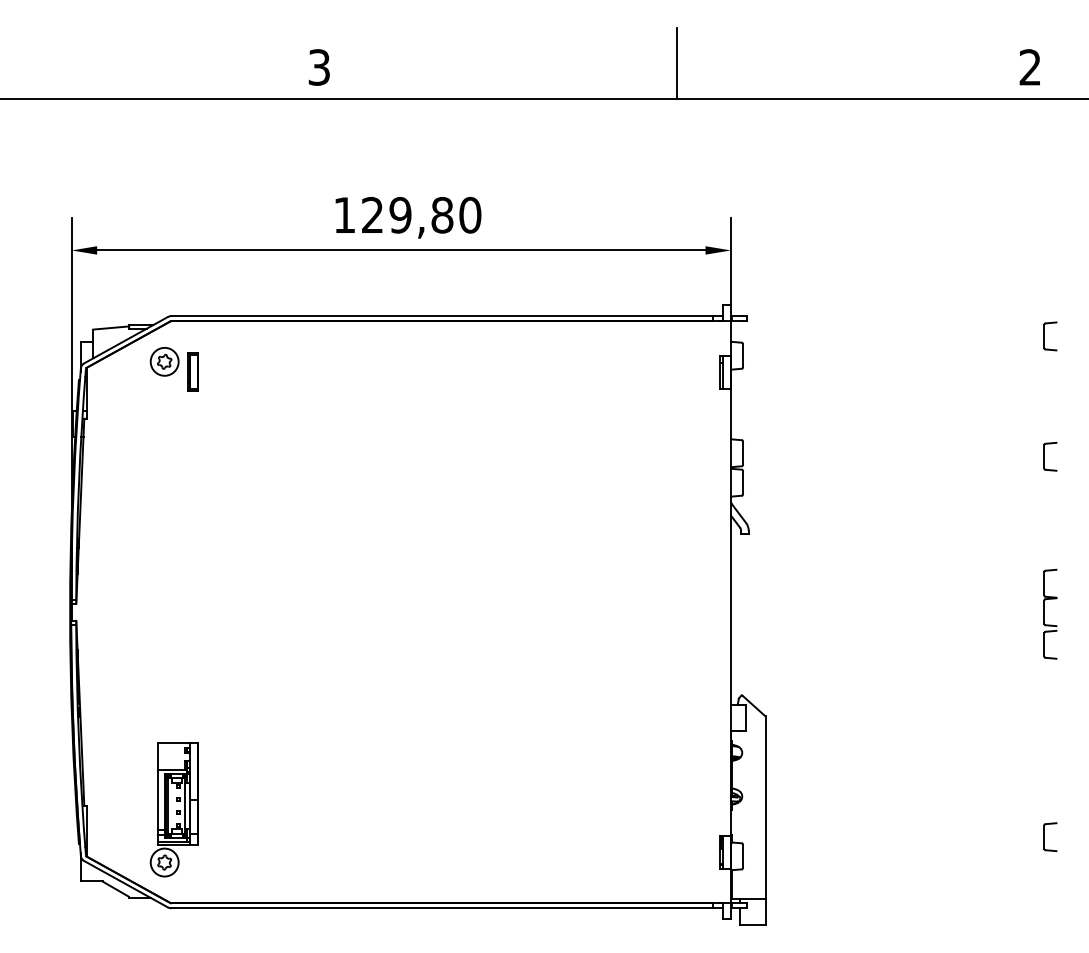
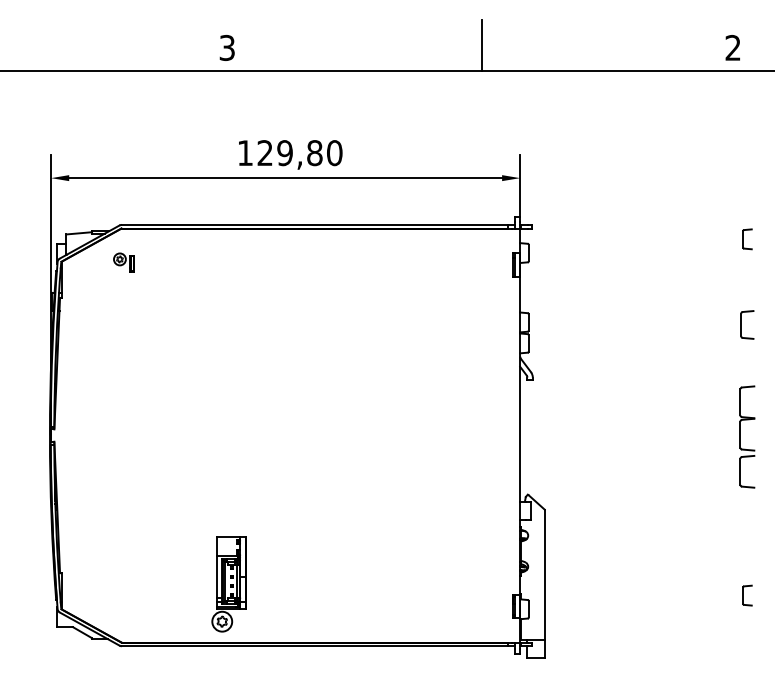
part: (173, 368) -> (123, 262), size x0.6
part: (1050, 456) -> (747, 324), size x1.4
part: (1050, 613) -> (747, 436), size x1.6
part: (173, 810) -> (228, 584), moved

